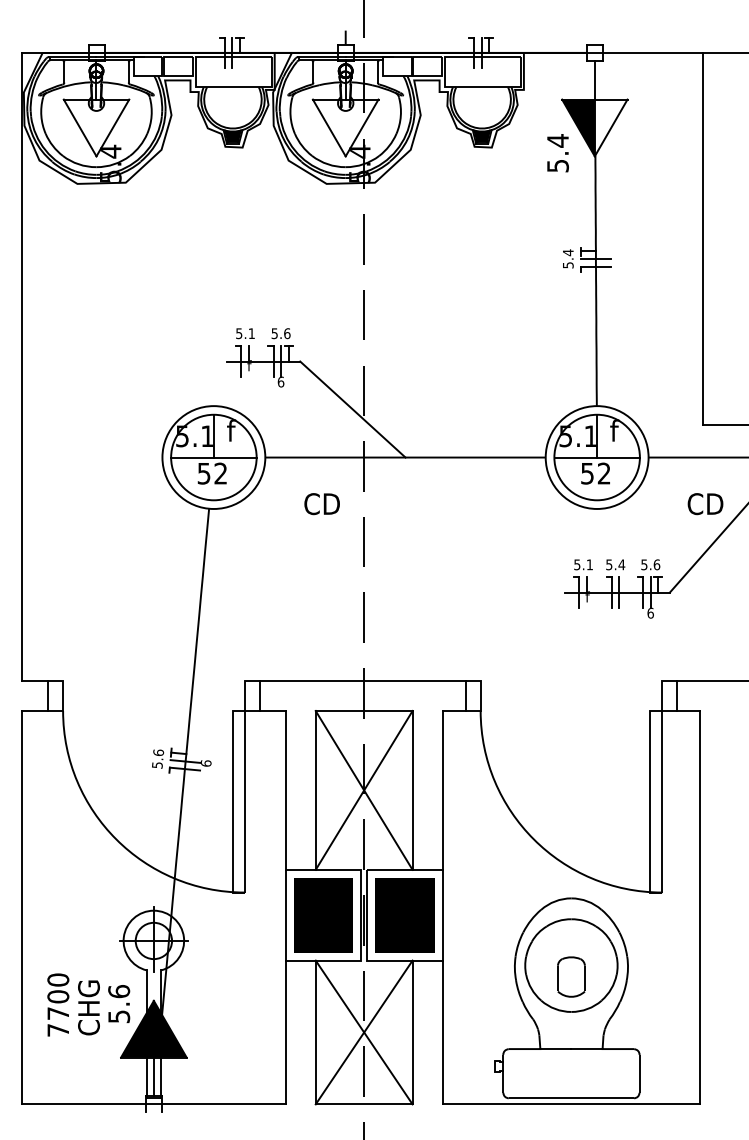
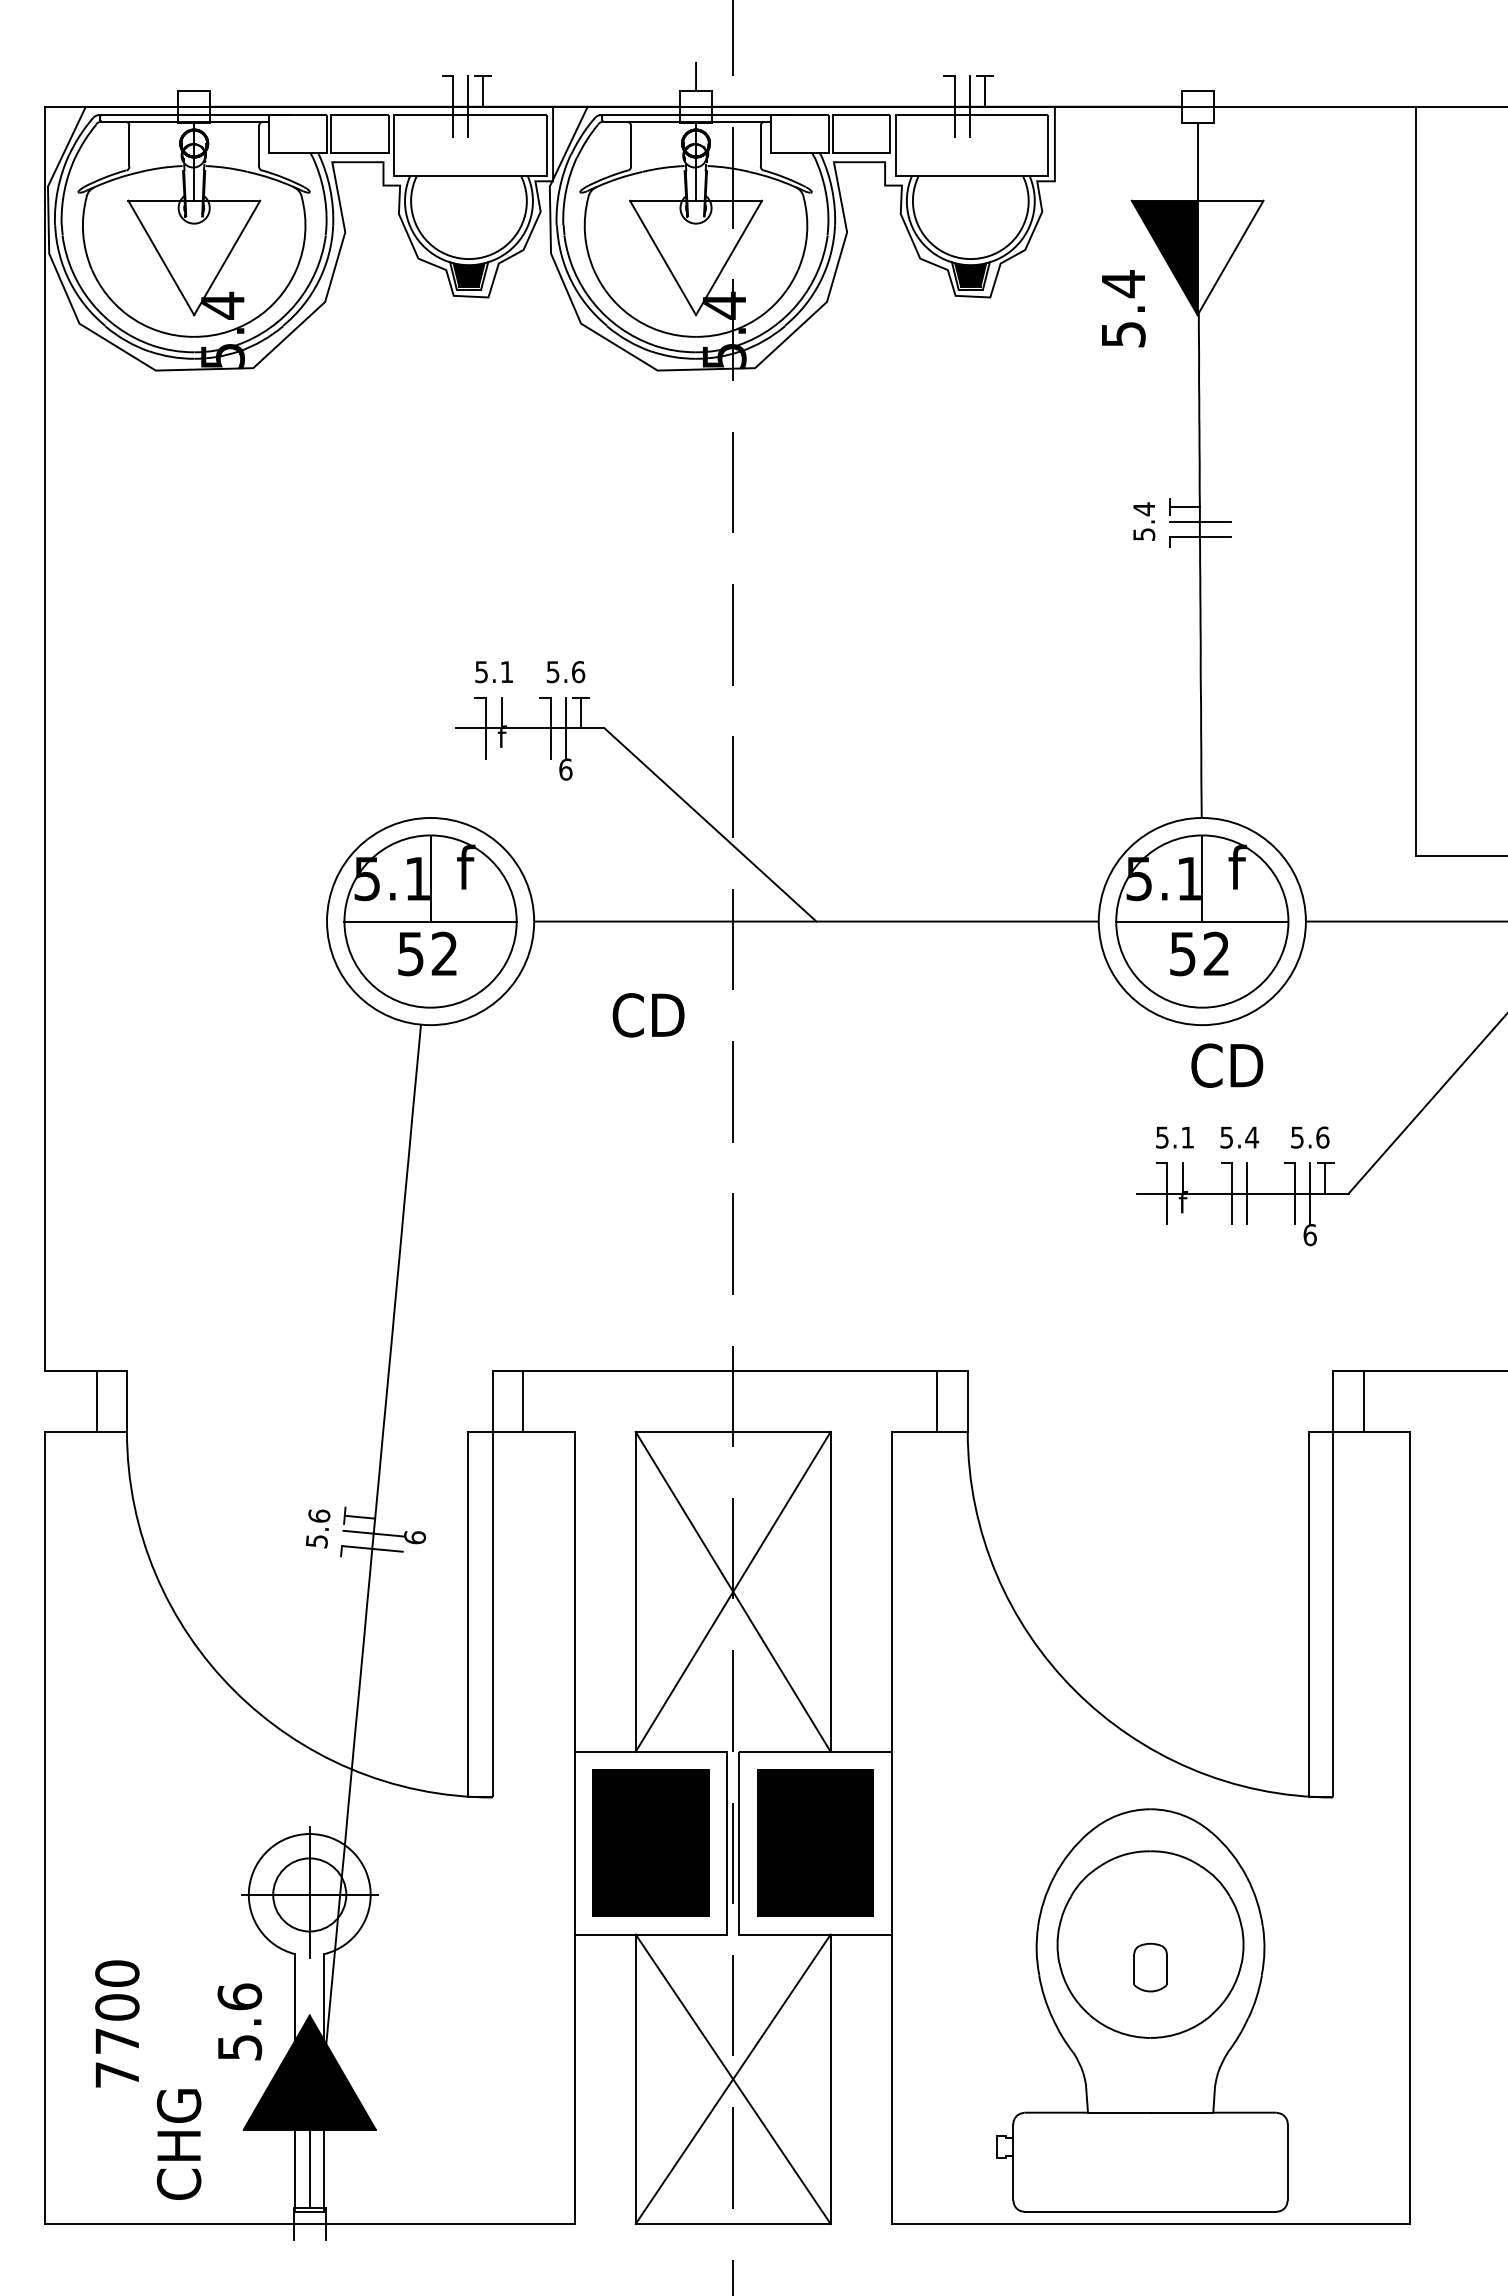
text: (705, 504) -> (1227, 1066), moved
part: (571, 976) -> (1150, 1966), size x0.6
text: (88, 1007) -> (178, 2143), moved

